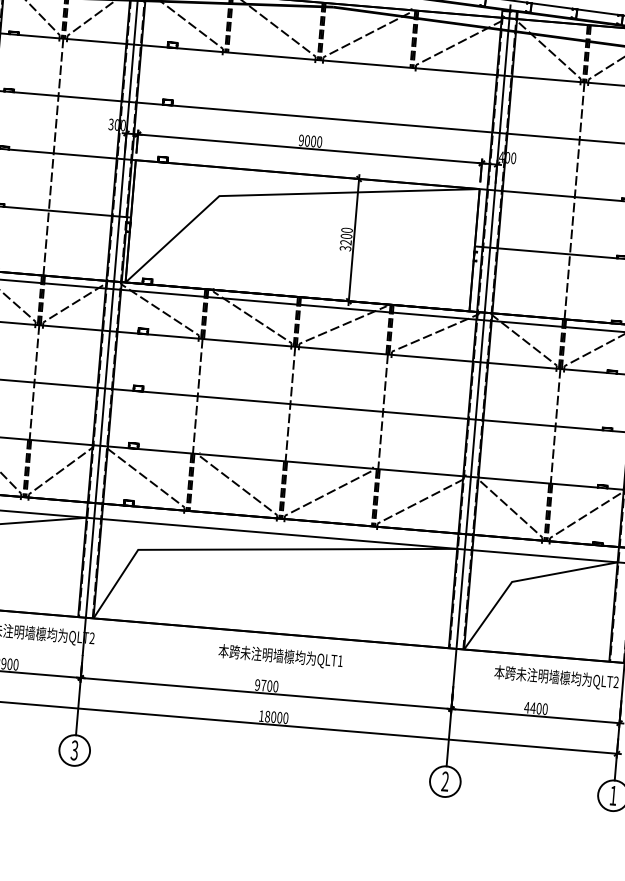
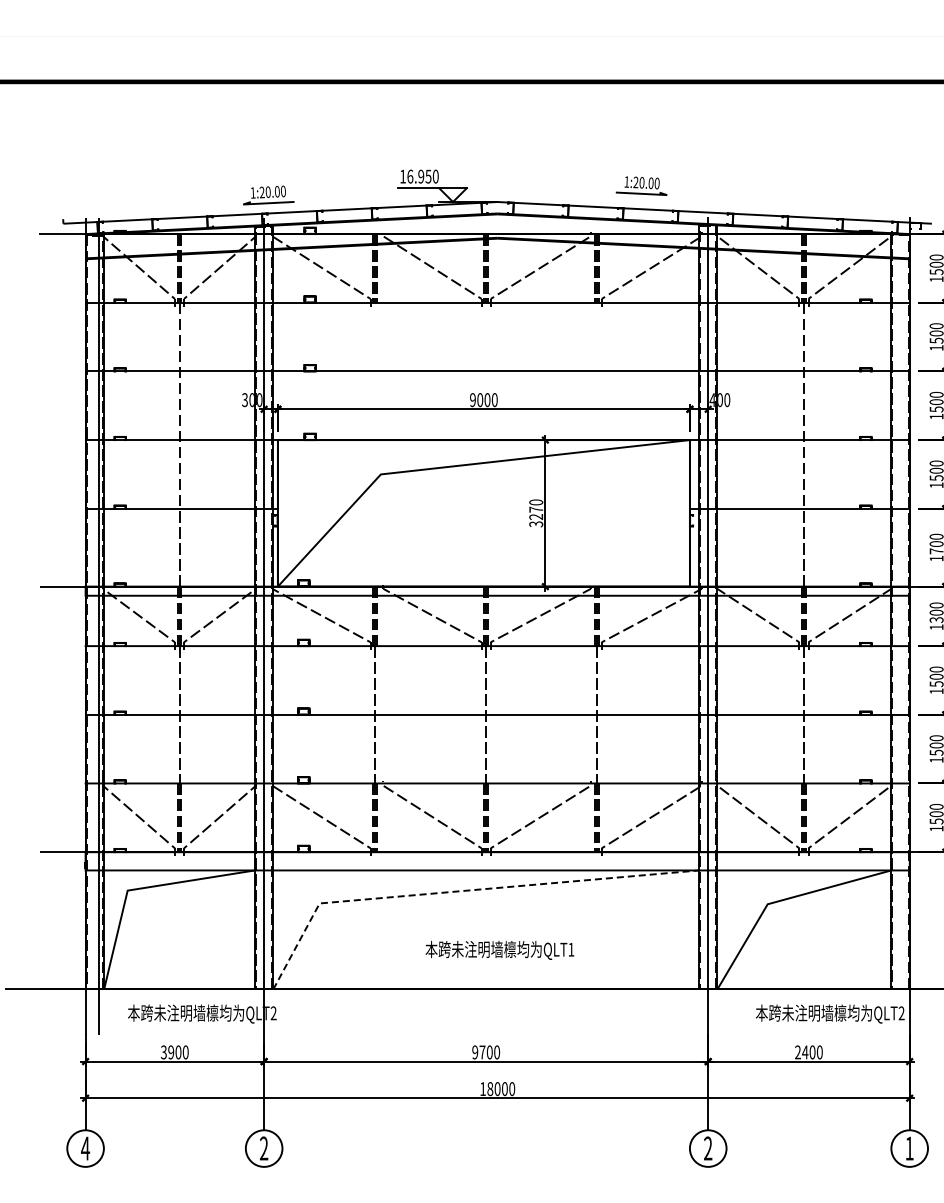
text: (346, 236) -> (536, 509), 3200 -> 3270
line: (256, 549) -> (460, 891), solid -> dashed
text: (280, 656) -> (499, 950), moved
text: (526, 707) -> (797, 1052), 4400 -> 2400
text: (74, 750) -> (263, 1148), 3 -> 2

